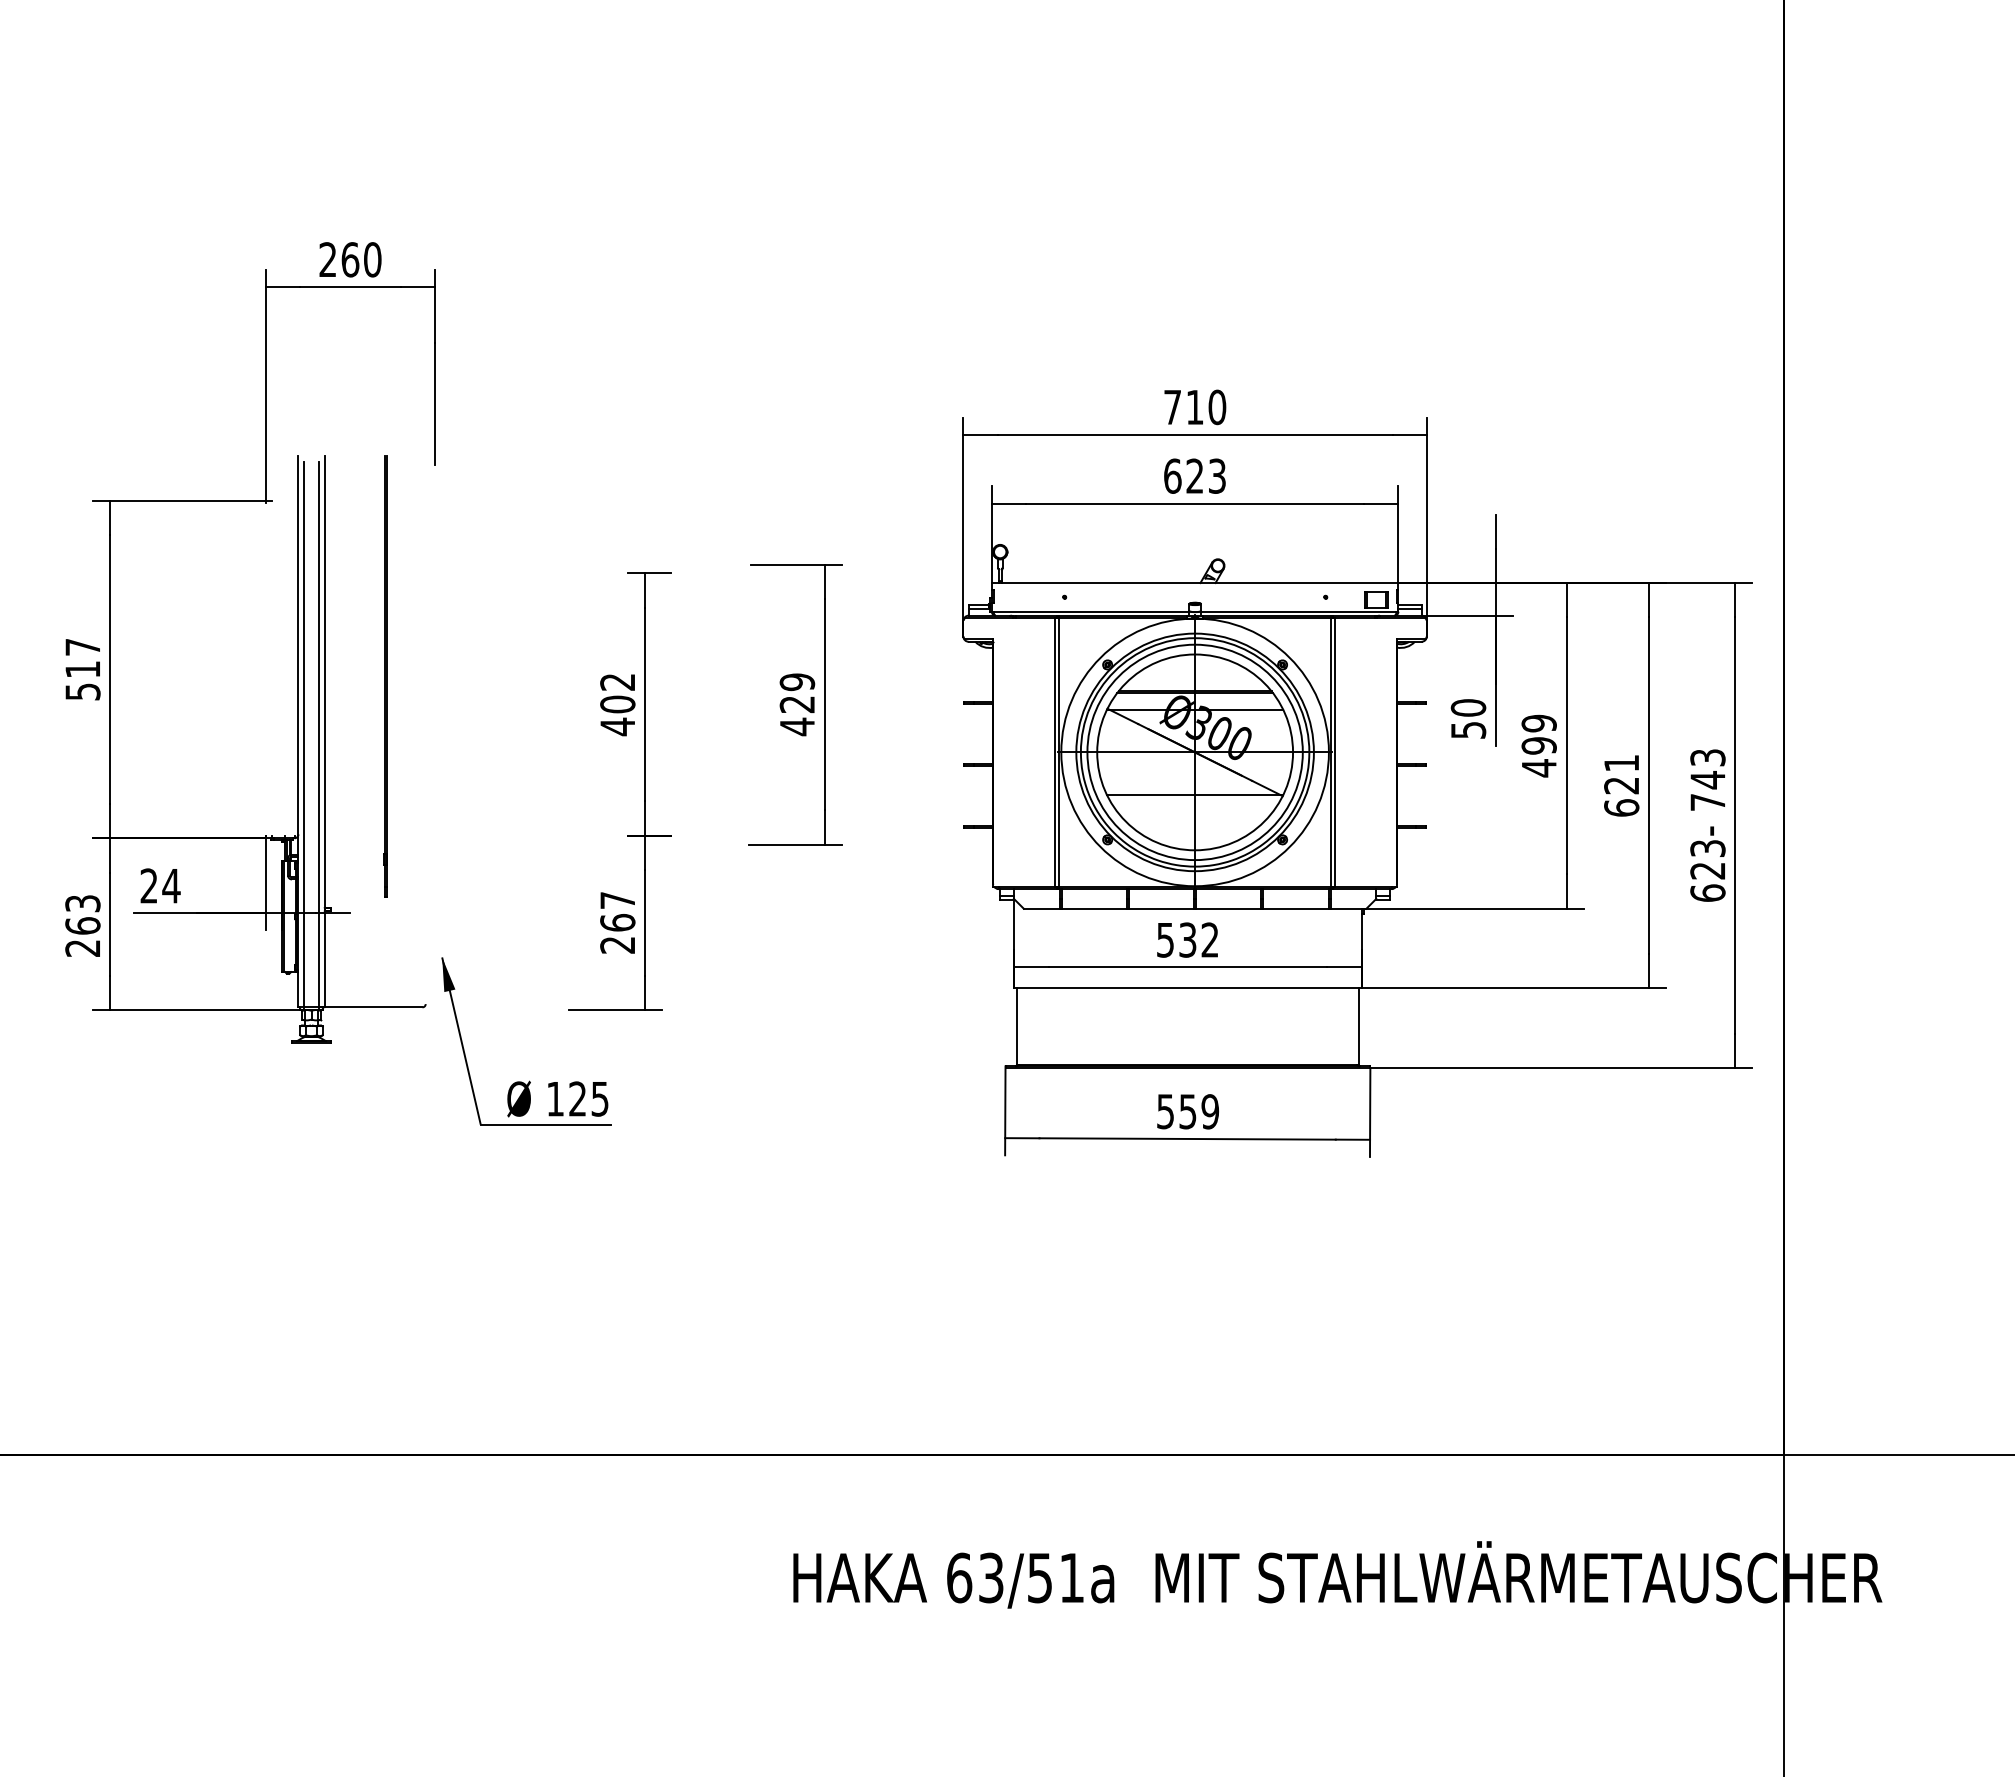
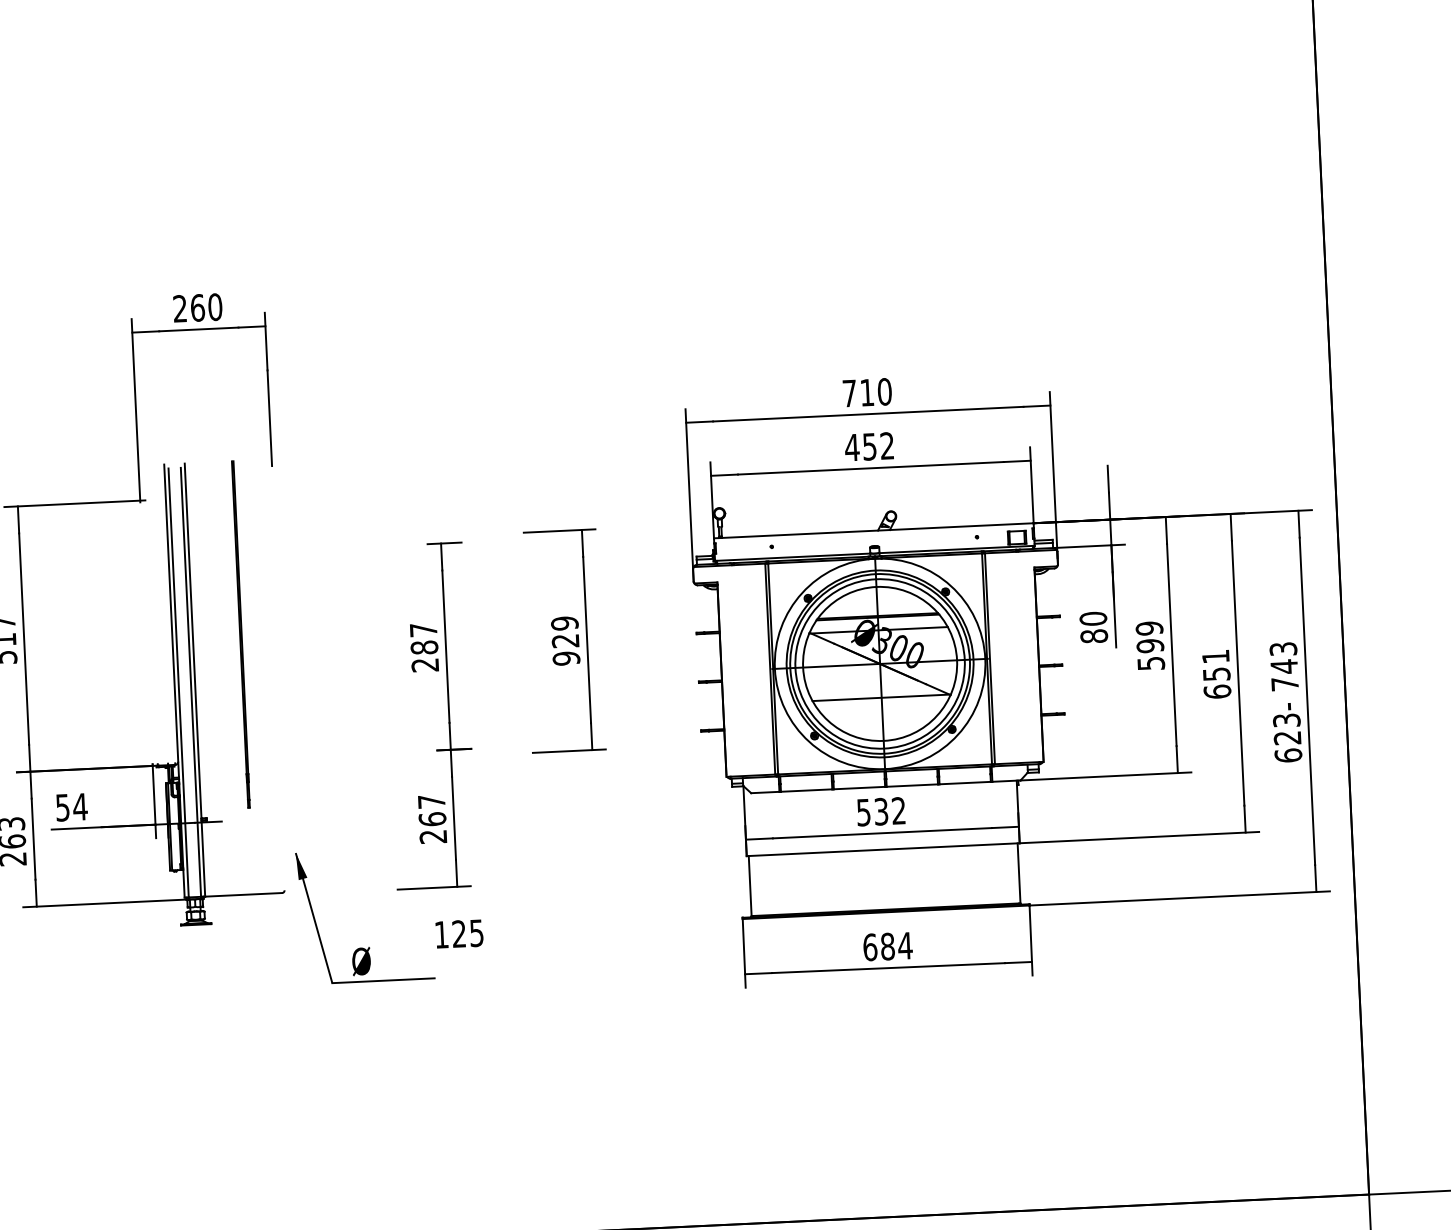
text: (1194, 475) -> (869, 446), 623 -> 452
text: (617, 705) -> (424, 648), 402 -> 287
text: (797, 726) -> (566, 658), 429 -> 929
text: (1468, 729) -> (1094, 635), 50 -> 80
text: (1539, 768) -> (1151, 663), 499 -> 599
text: (1621, 785) -> (1216, 674), 621 -> 651
text: (148, 885) -> (62, 807), 24 -> 54
text: (578, 1098) -> (459, 933), moved
text: (1188, 1111) -> (888, 946), 559 -> 684

